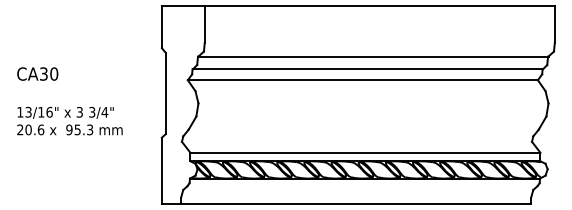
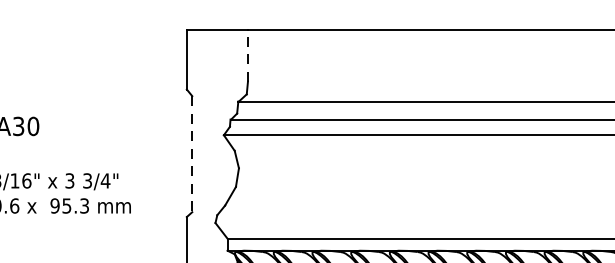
line: (204, 23) -> (247, 54), solid -> dashed
line: (165, 93) -> (191, 154), solid -> dashed

